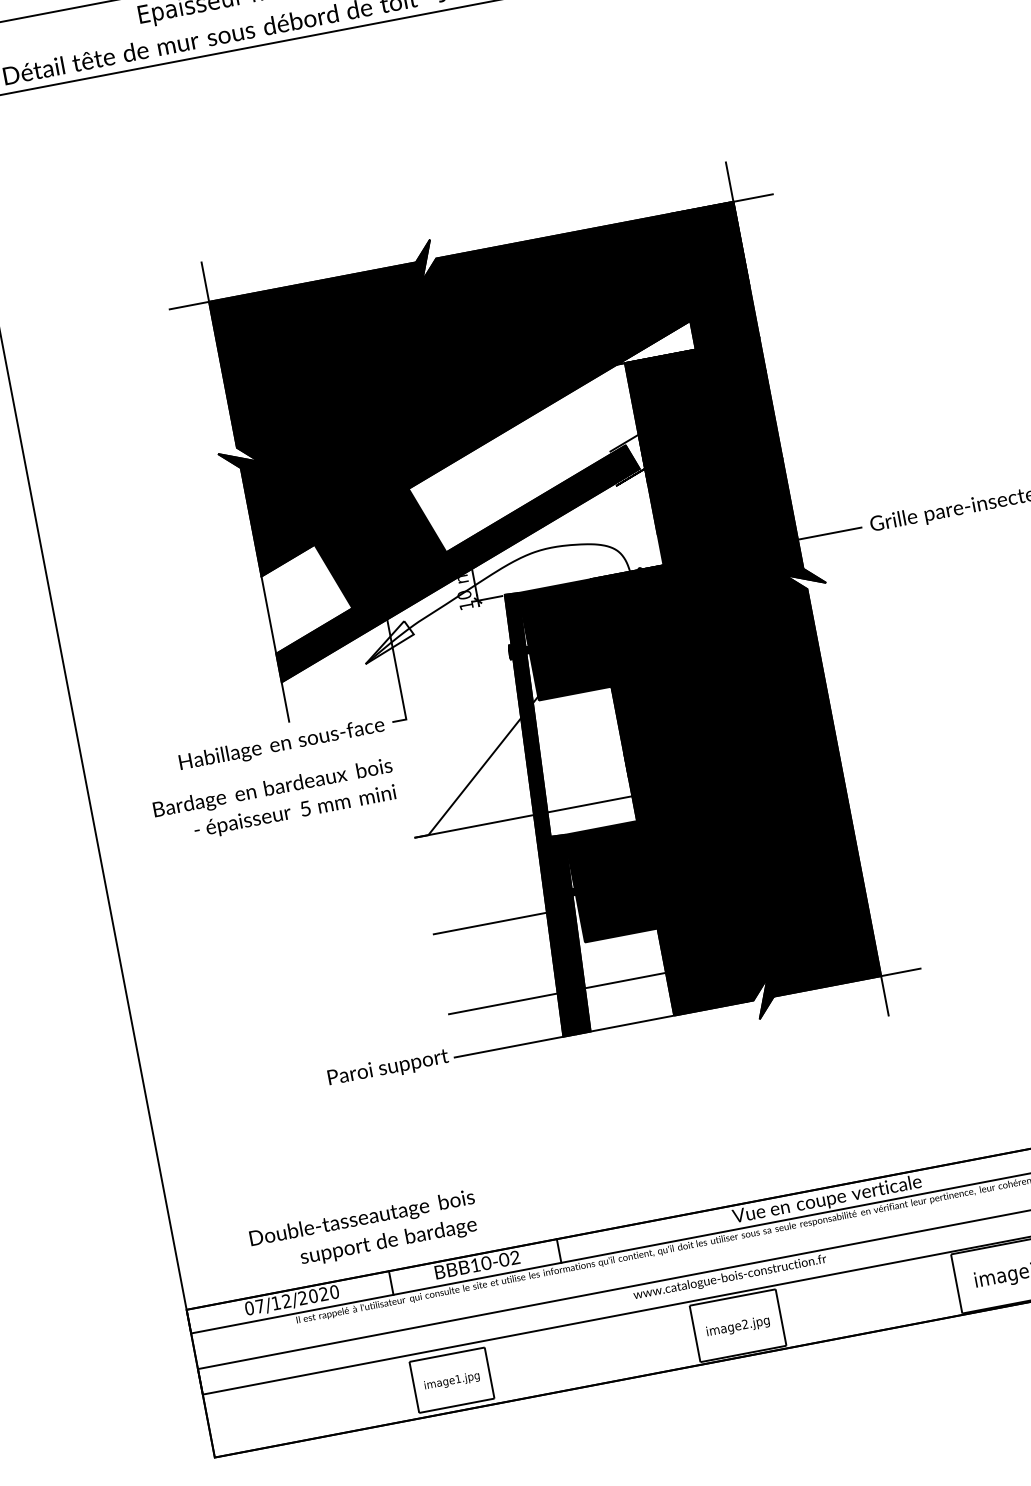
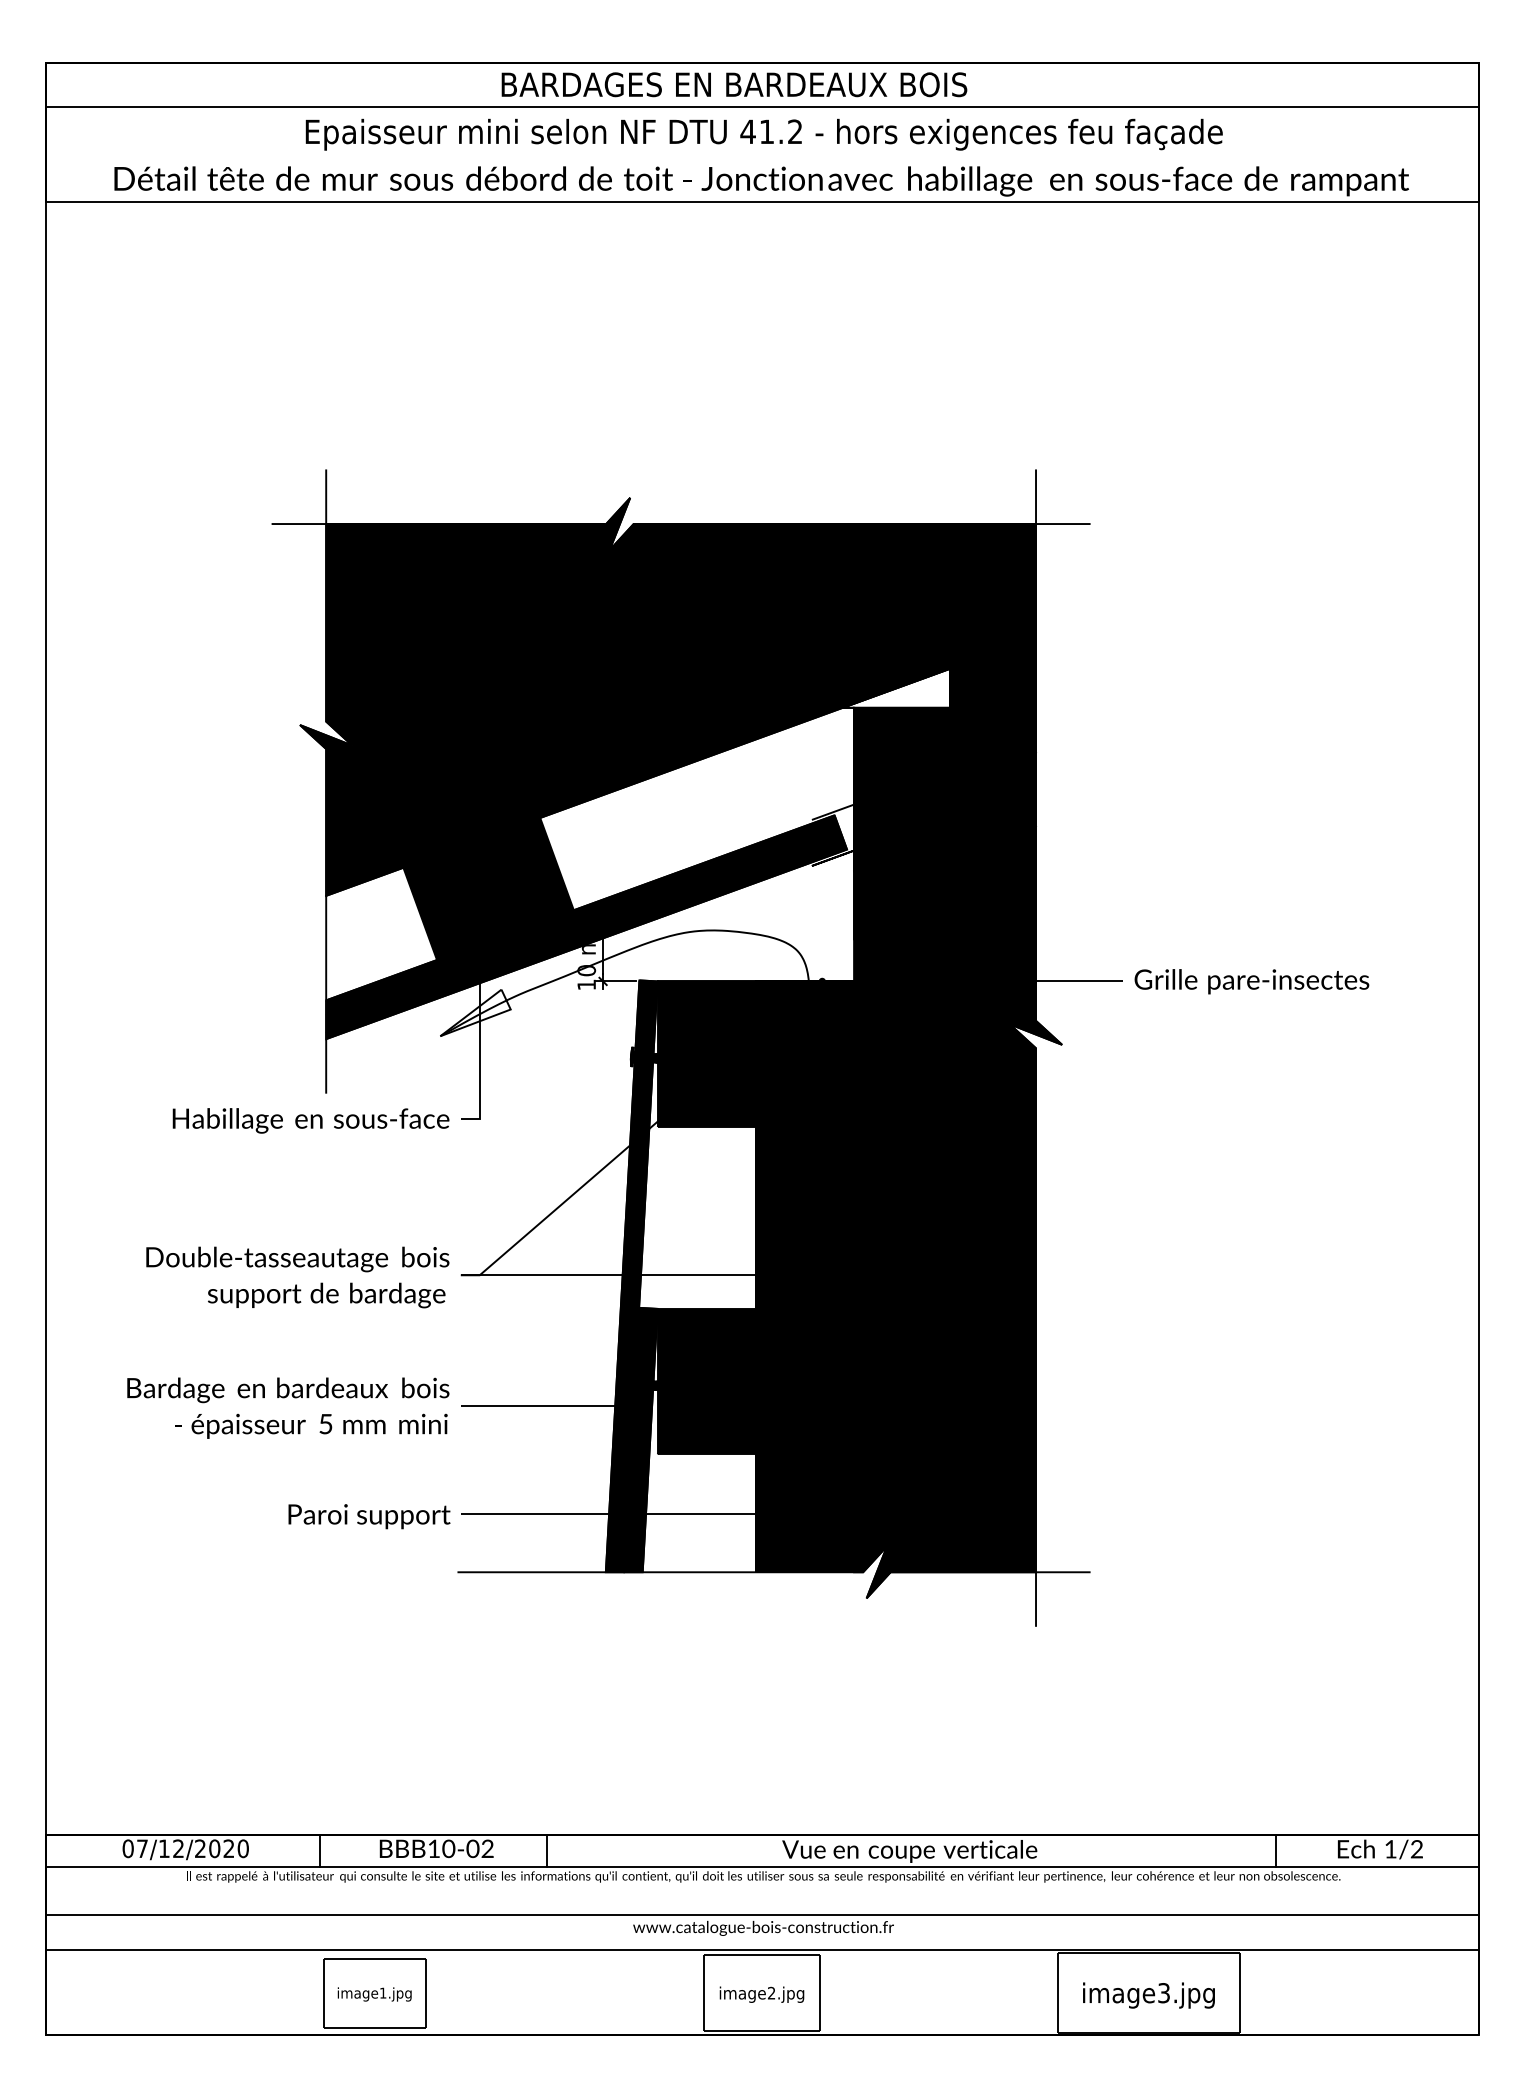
text: (275, 801) -> (288, 1407), moved
text: (388, 1068) -> (369, 1516), moved
text: (364, 1232) -> (297, 1277), moved

